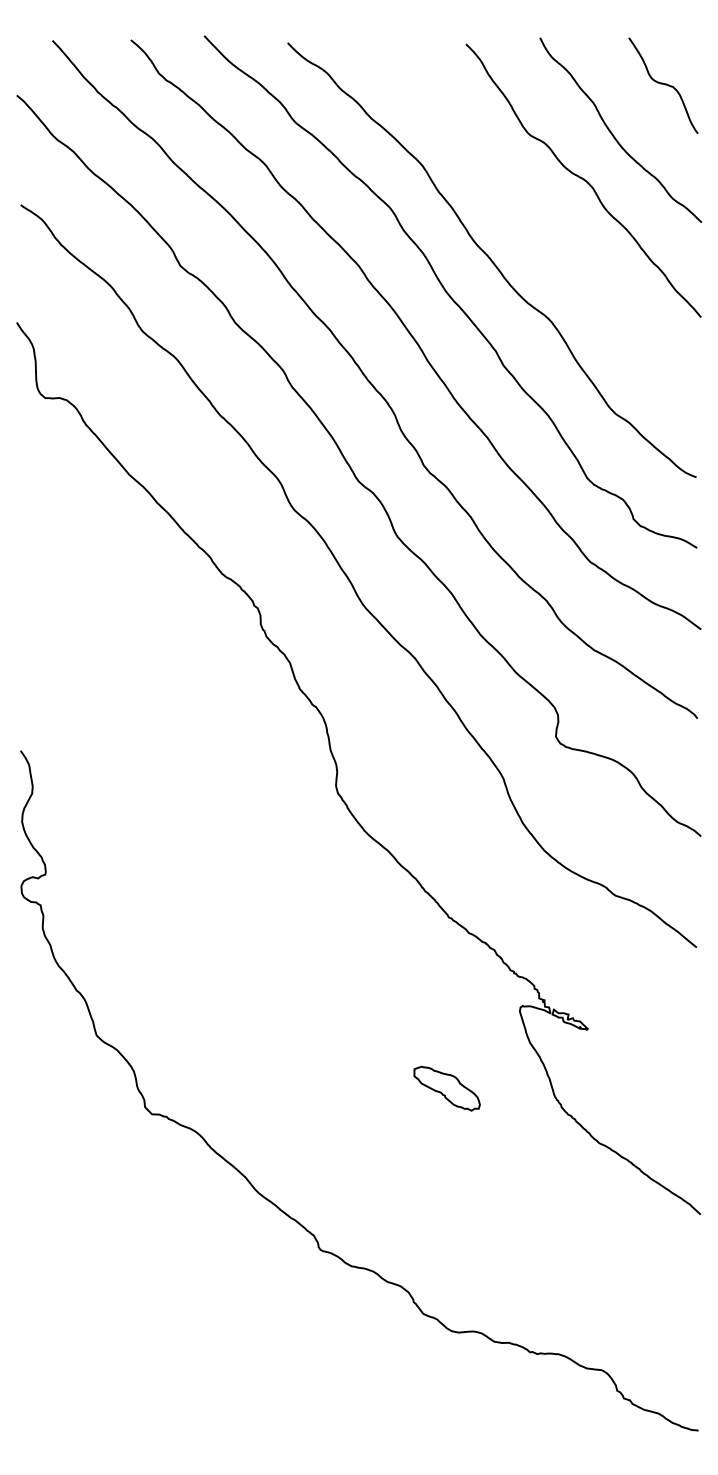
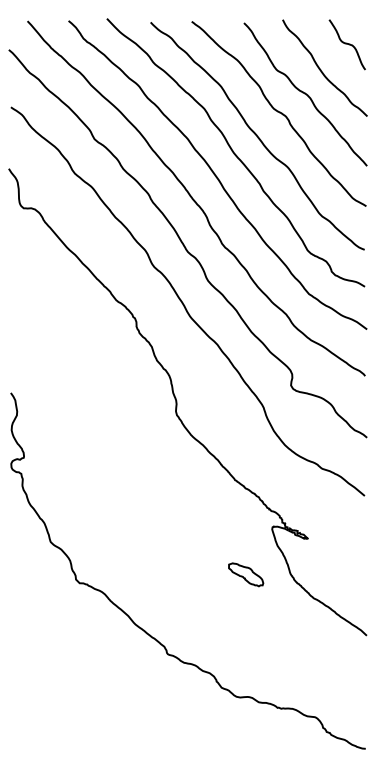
curve: (531, 215) -> (278, 112), added
part: (447, 1088) -> (246, 574), moved

